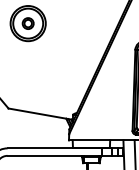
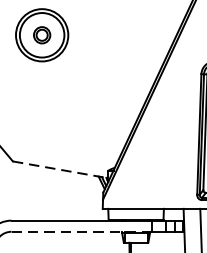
line: (40, 114) -> (60, 170), solid -> dashed
line: (55, 155) -> (82, 231), solid -> dashed

